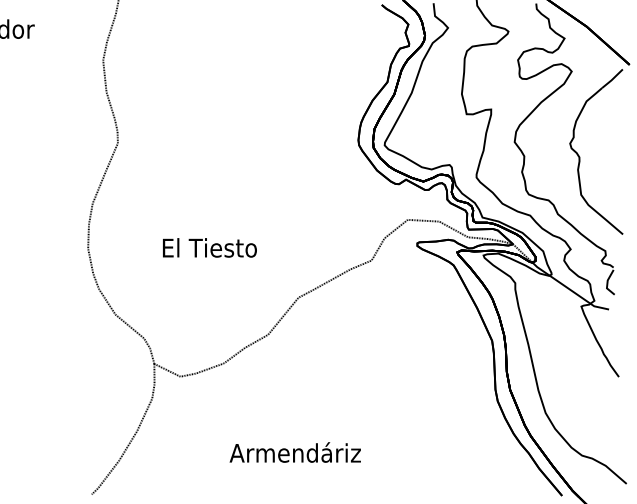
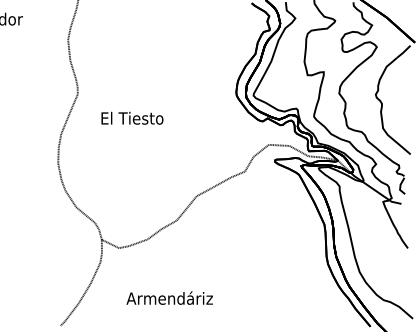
text: (209, 246) -> (132, 117), moved
text: (294, 451) -> (169, 297), moved

